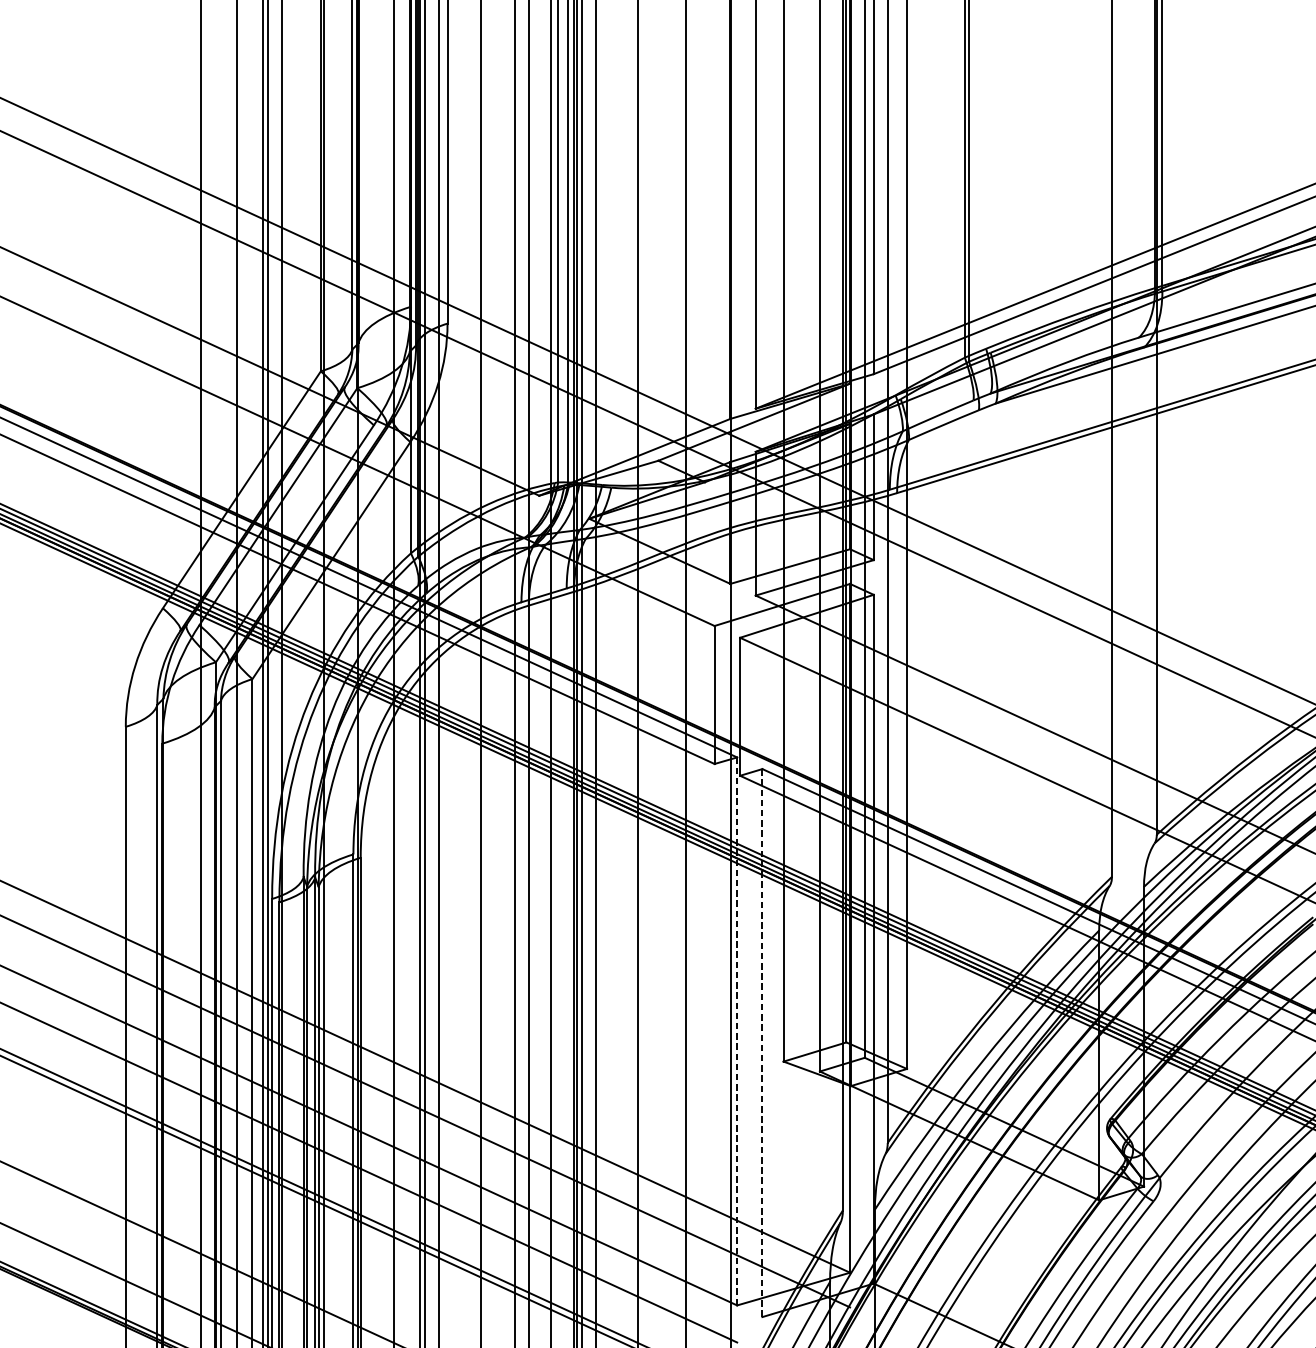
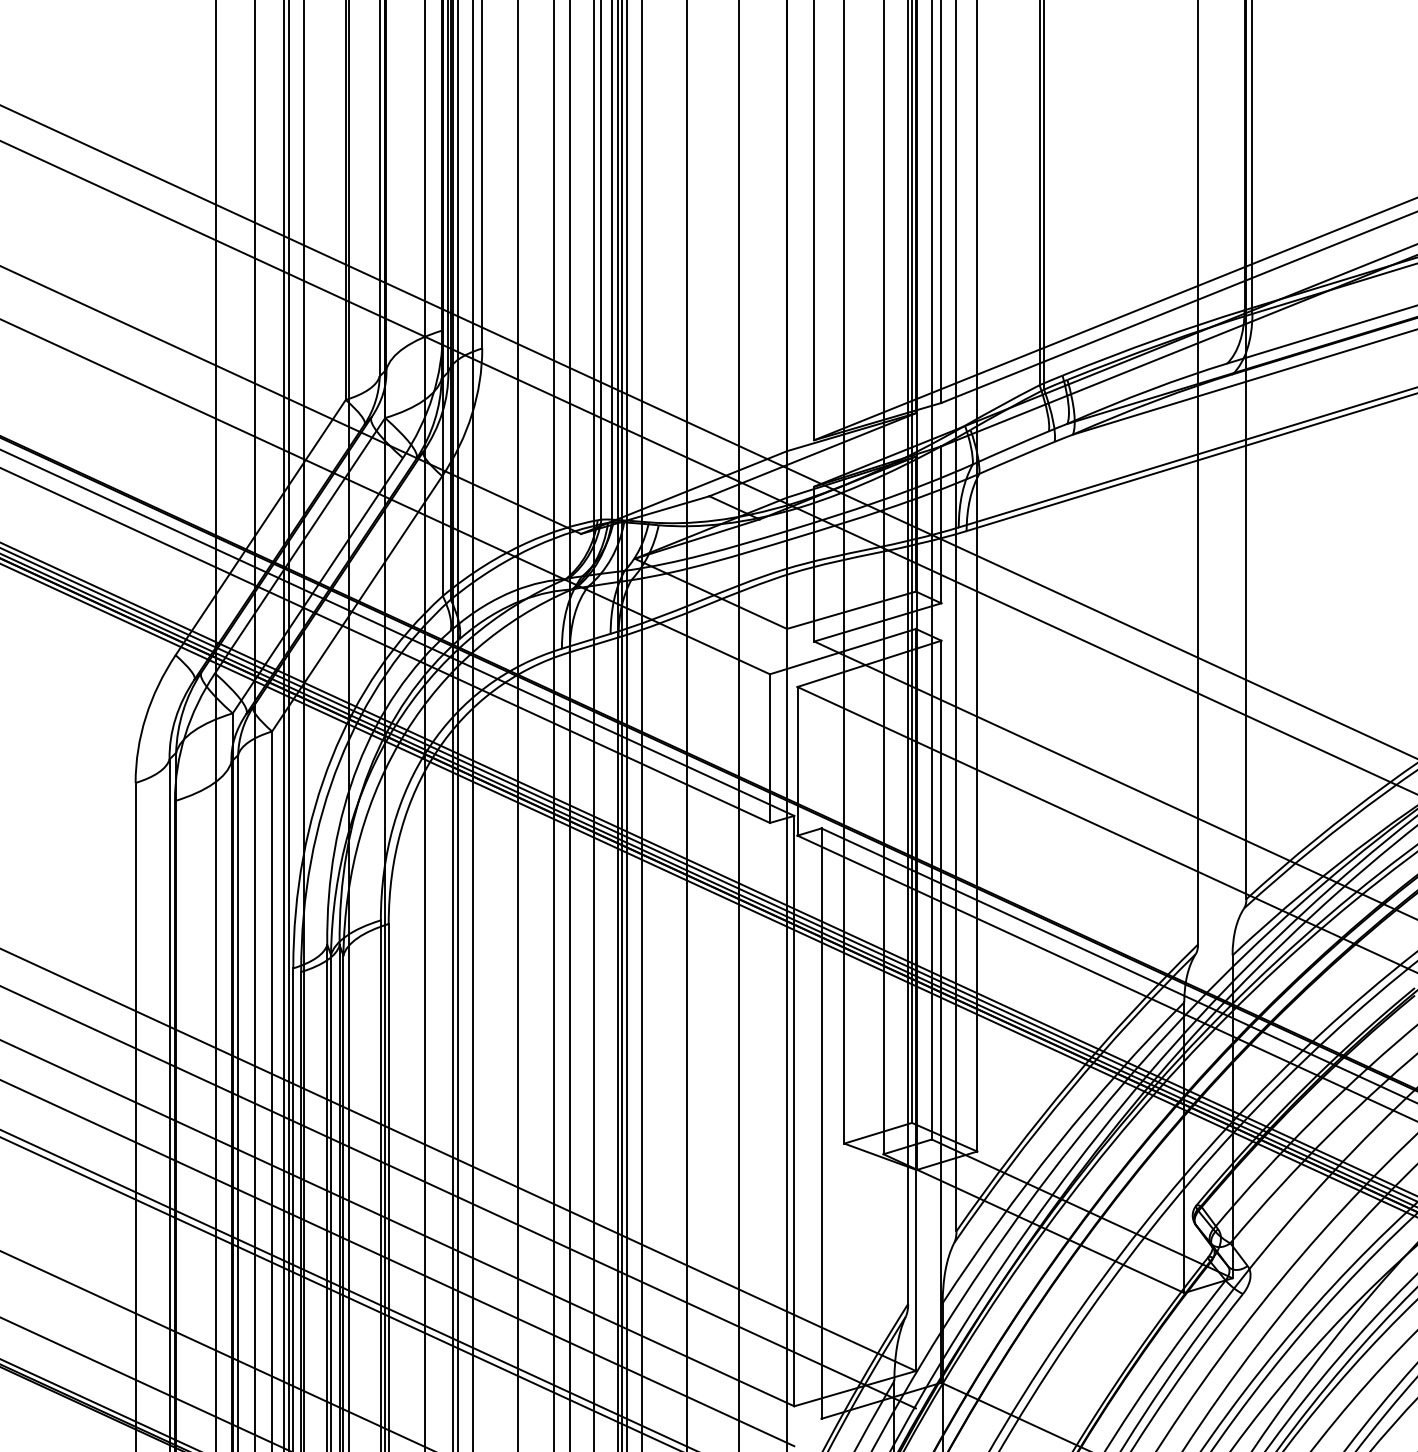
line: (737, 1031) -> (794, 1111), dashed -> solid
line: (762, 1043) -> (821, 1124), dashed -> solid

